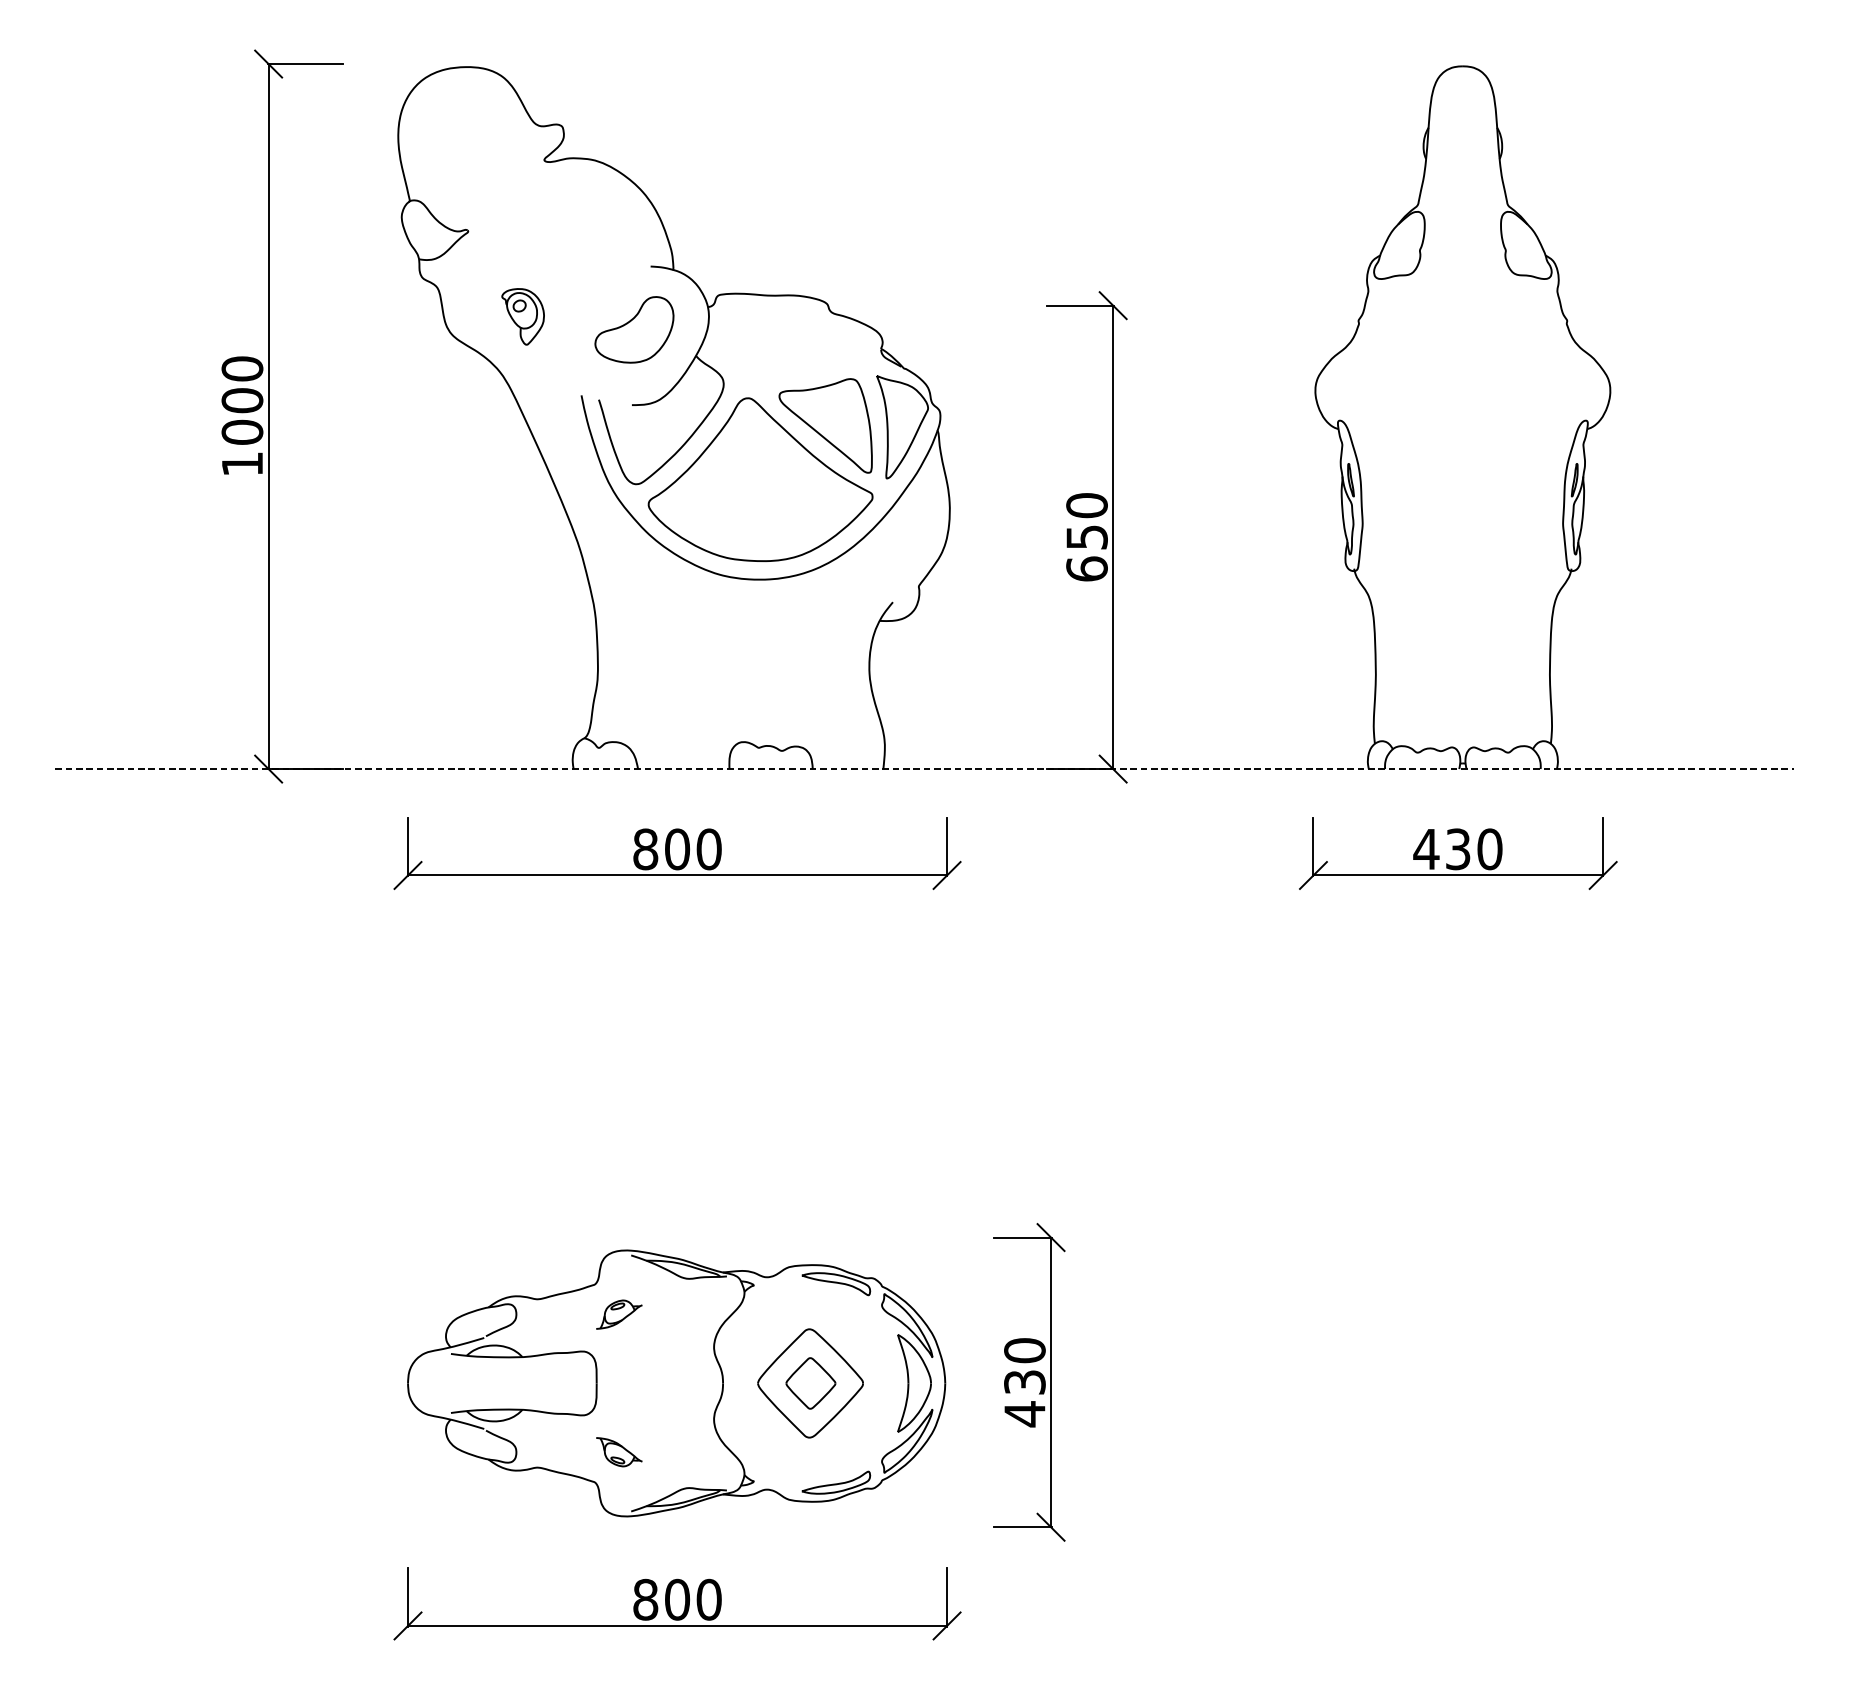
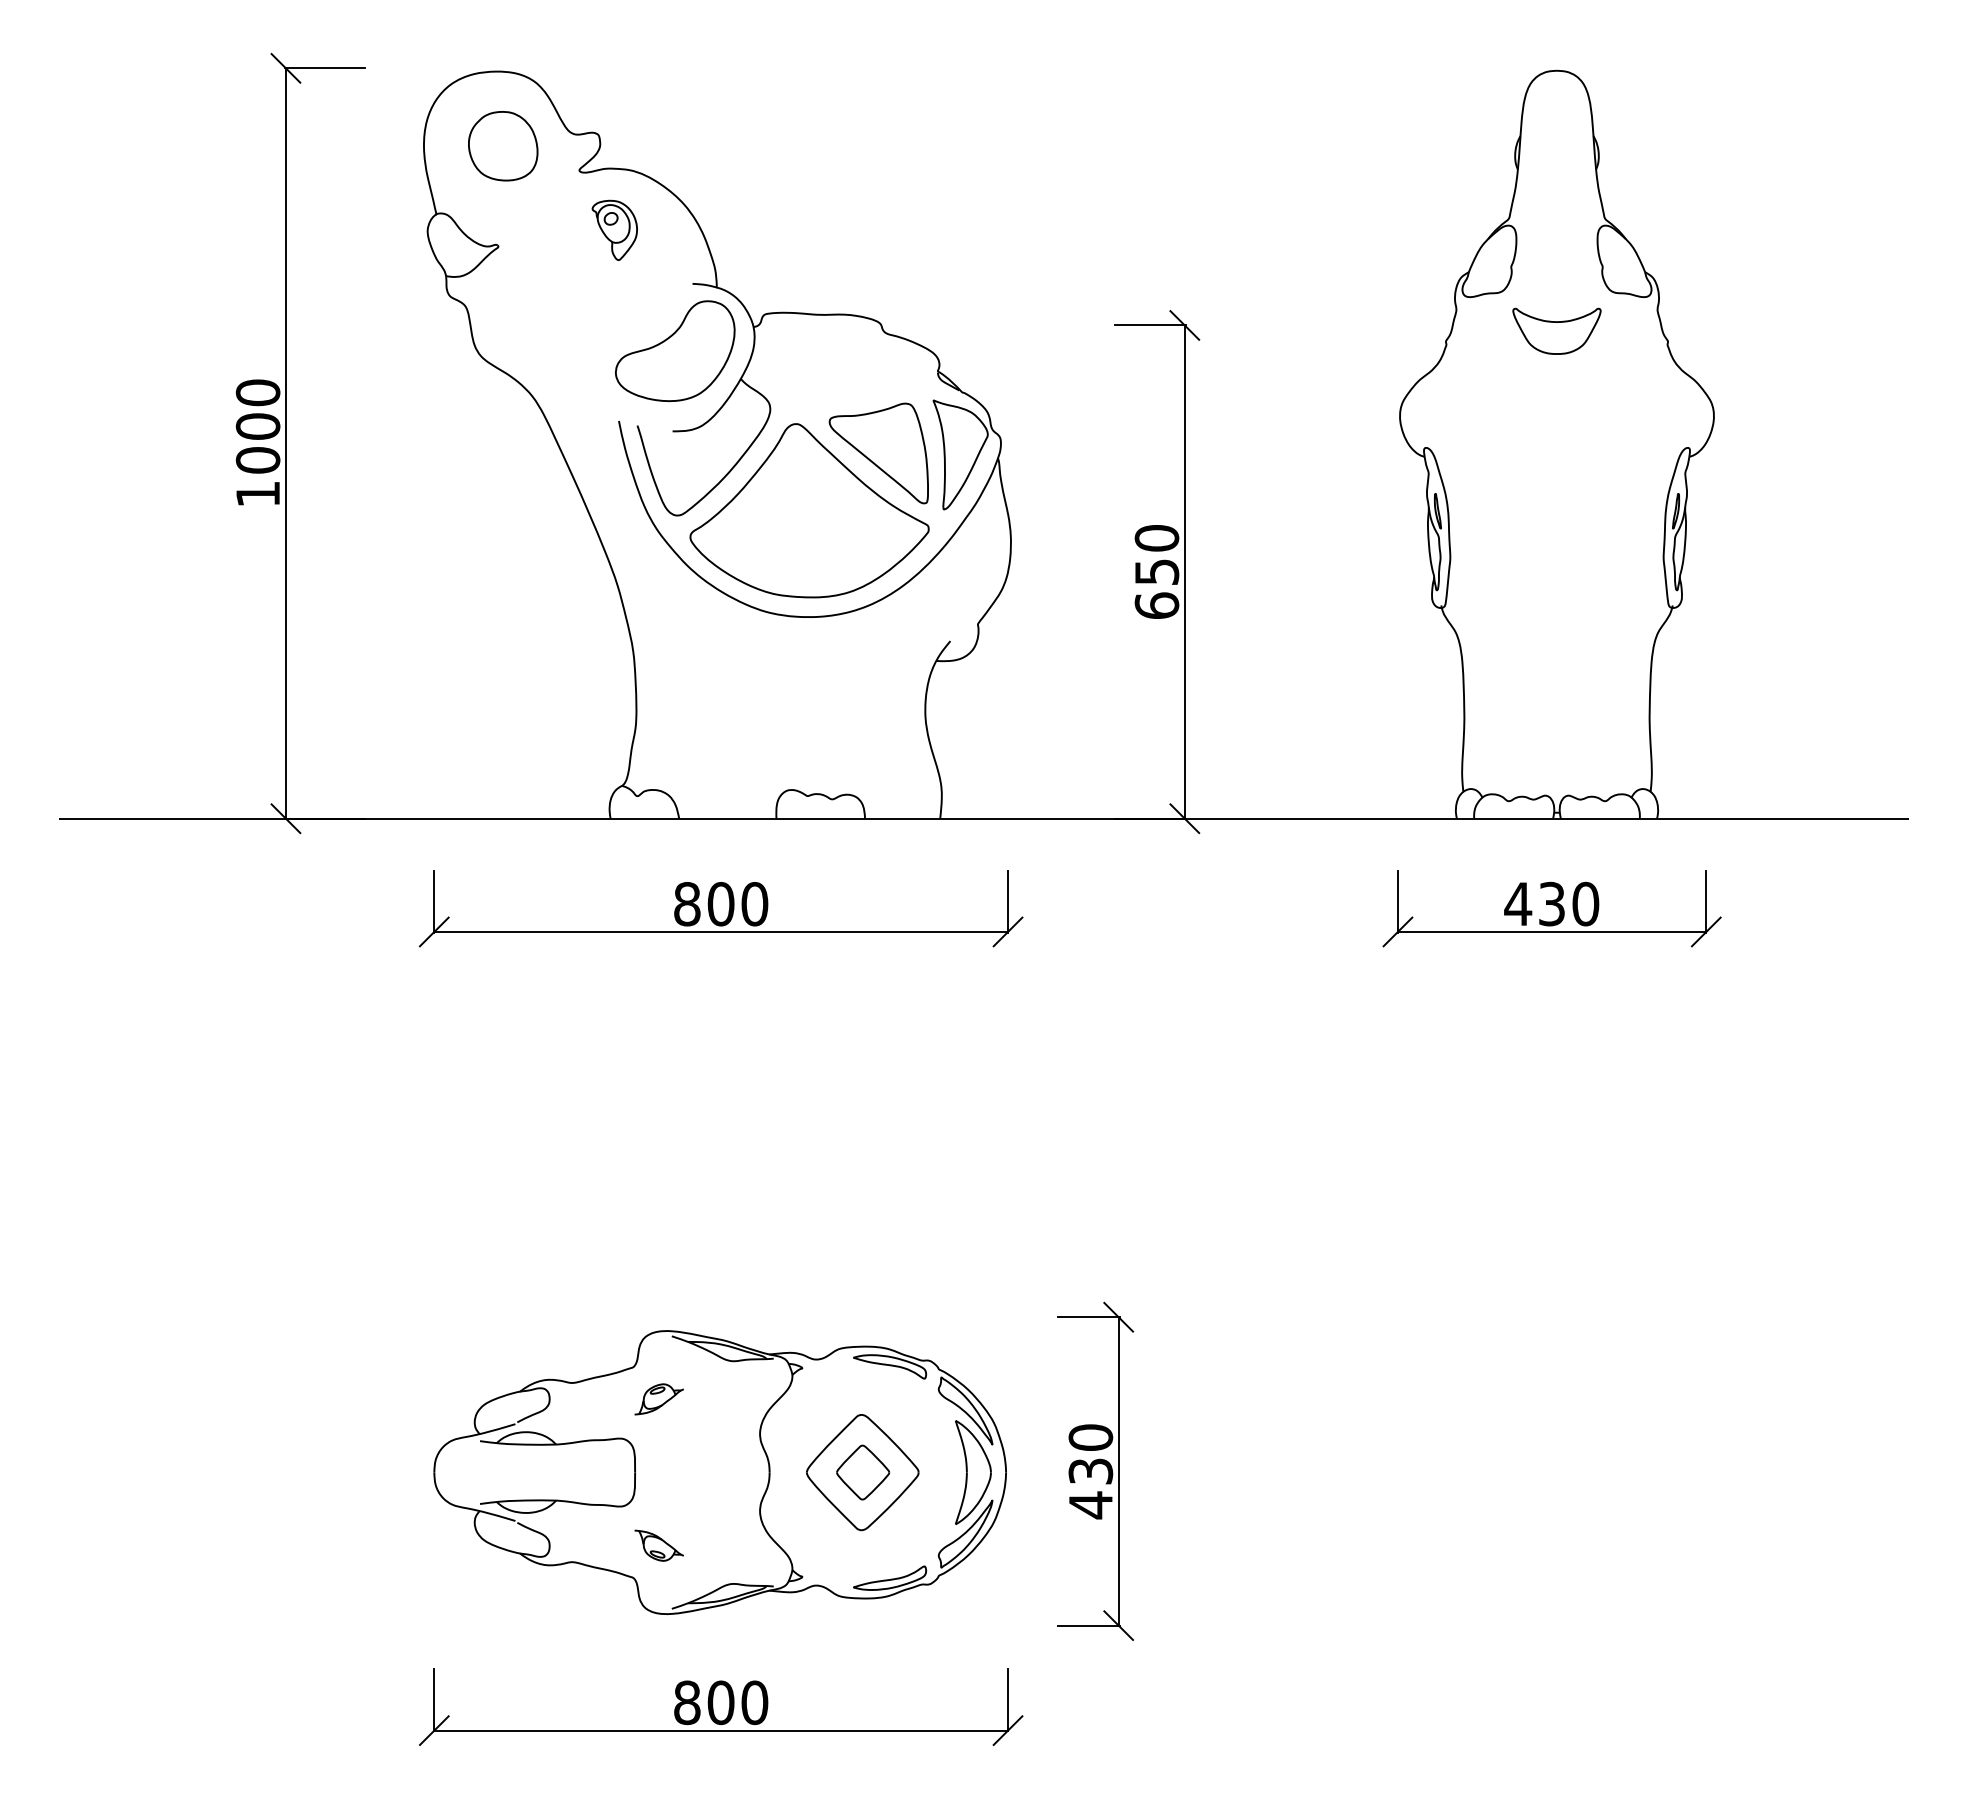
part: (473, 137) -> (503, 146), added
part: (1462, 310) -> (1556, 330), added
part: (522, 316) -> (614, 229), moved
part: (634, 330) -> (675, 351), size x1.43
line: (924, 768) -> (984, 818), dashed -> solid

